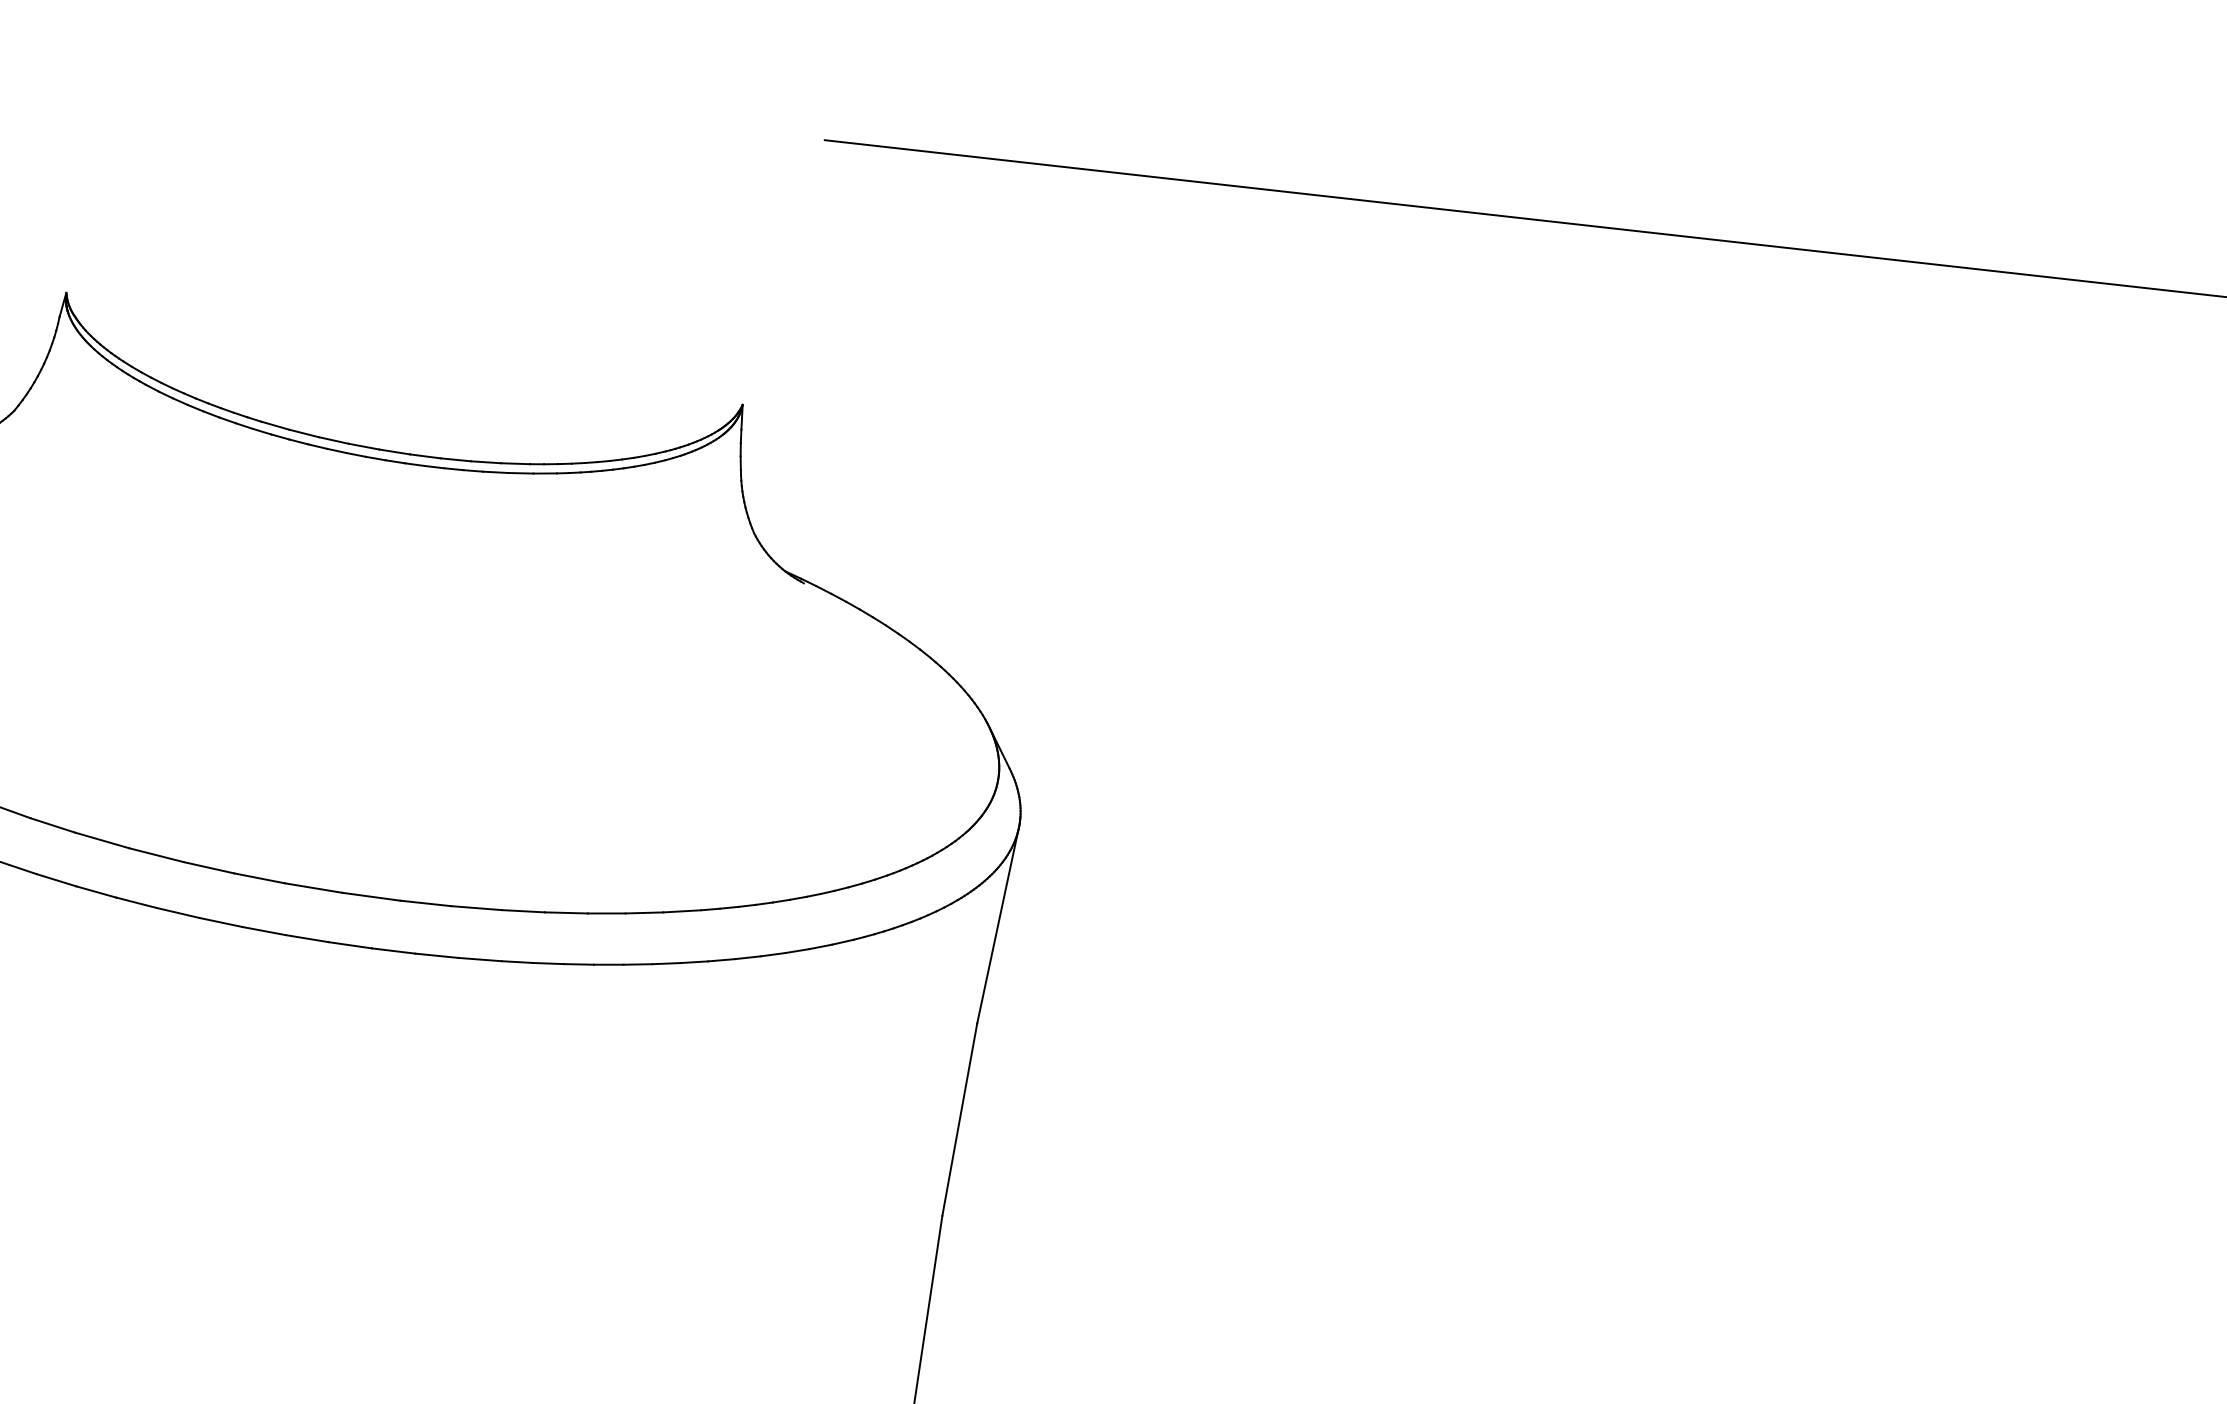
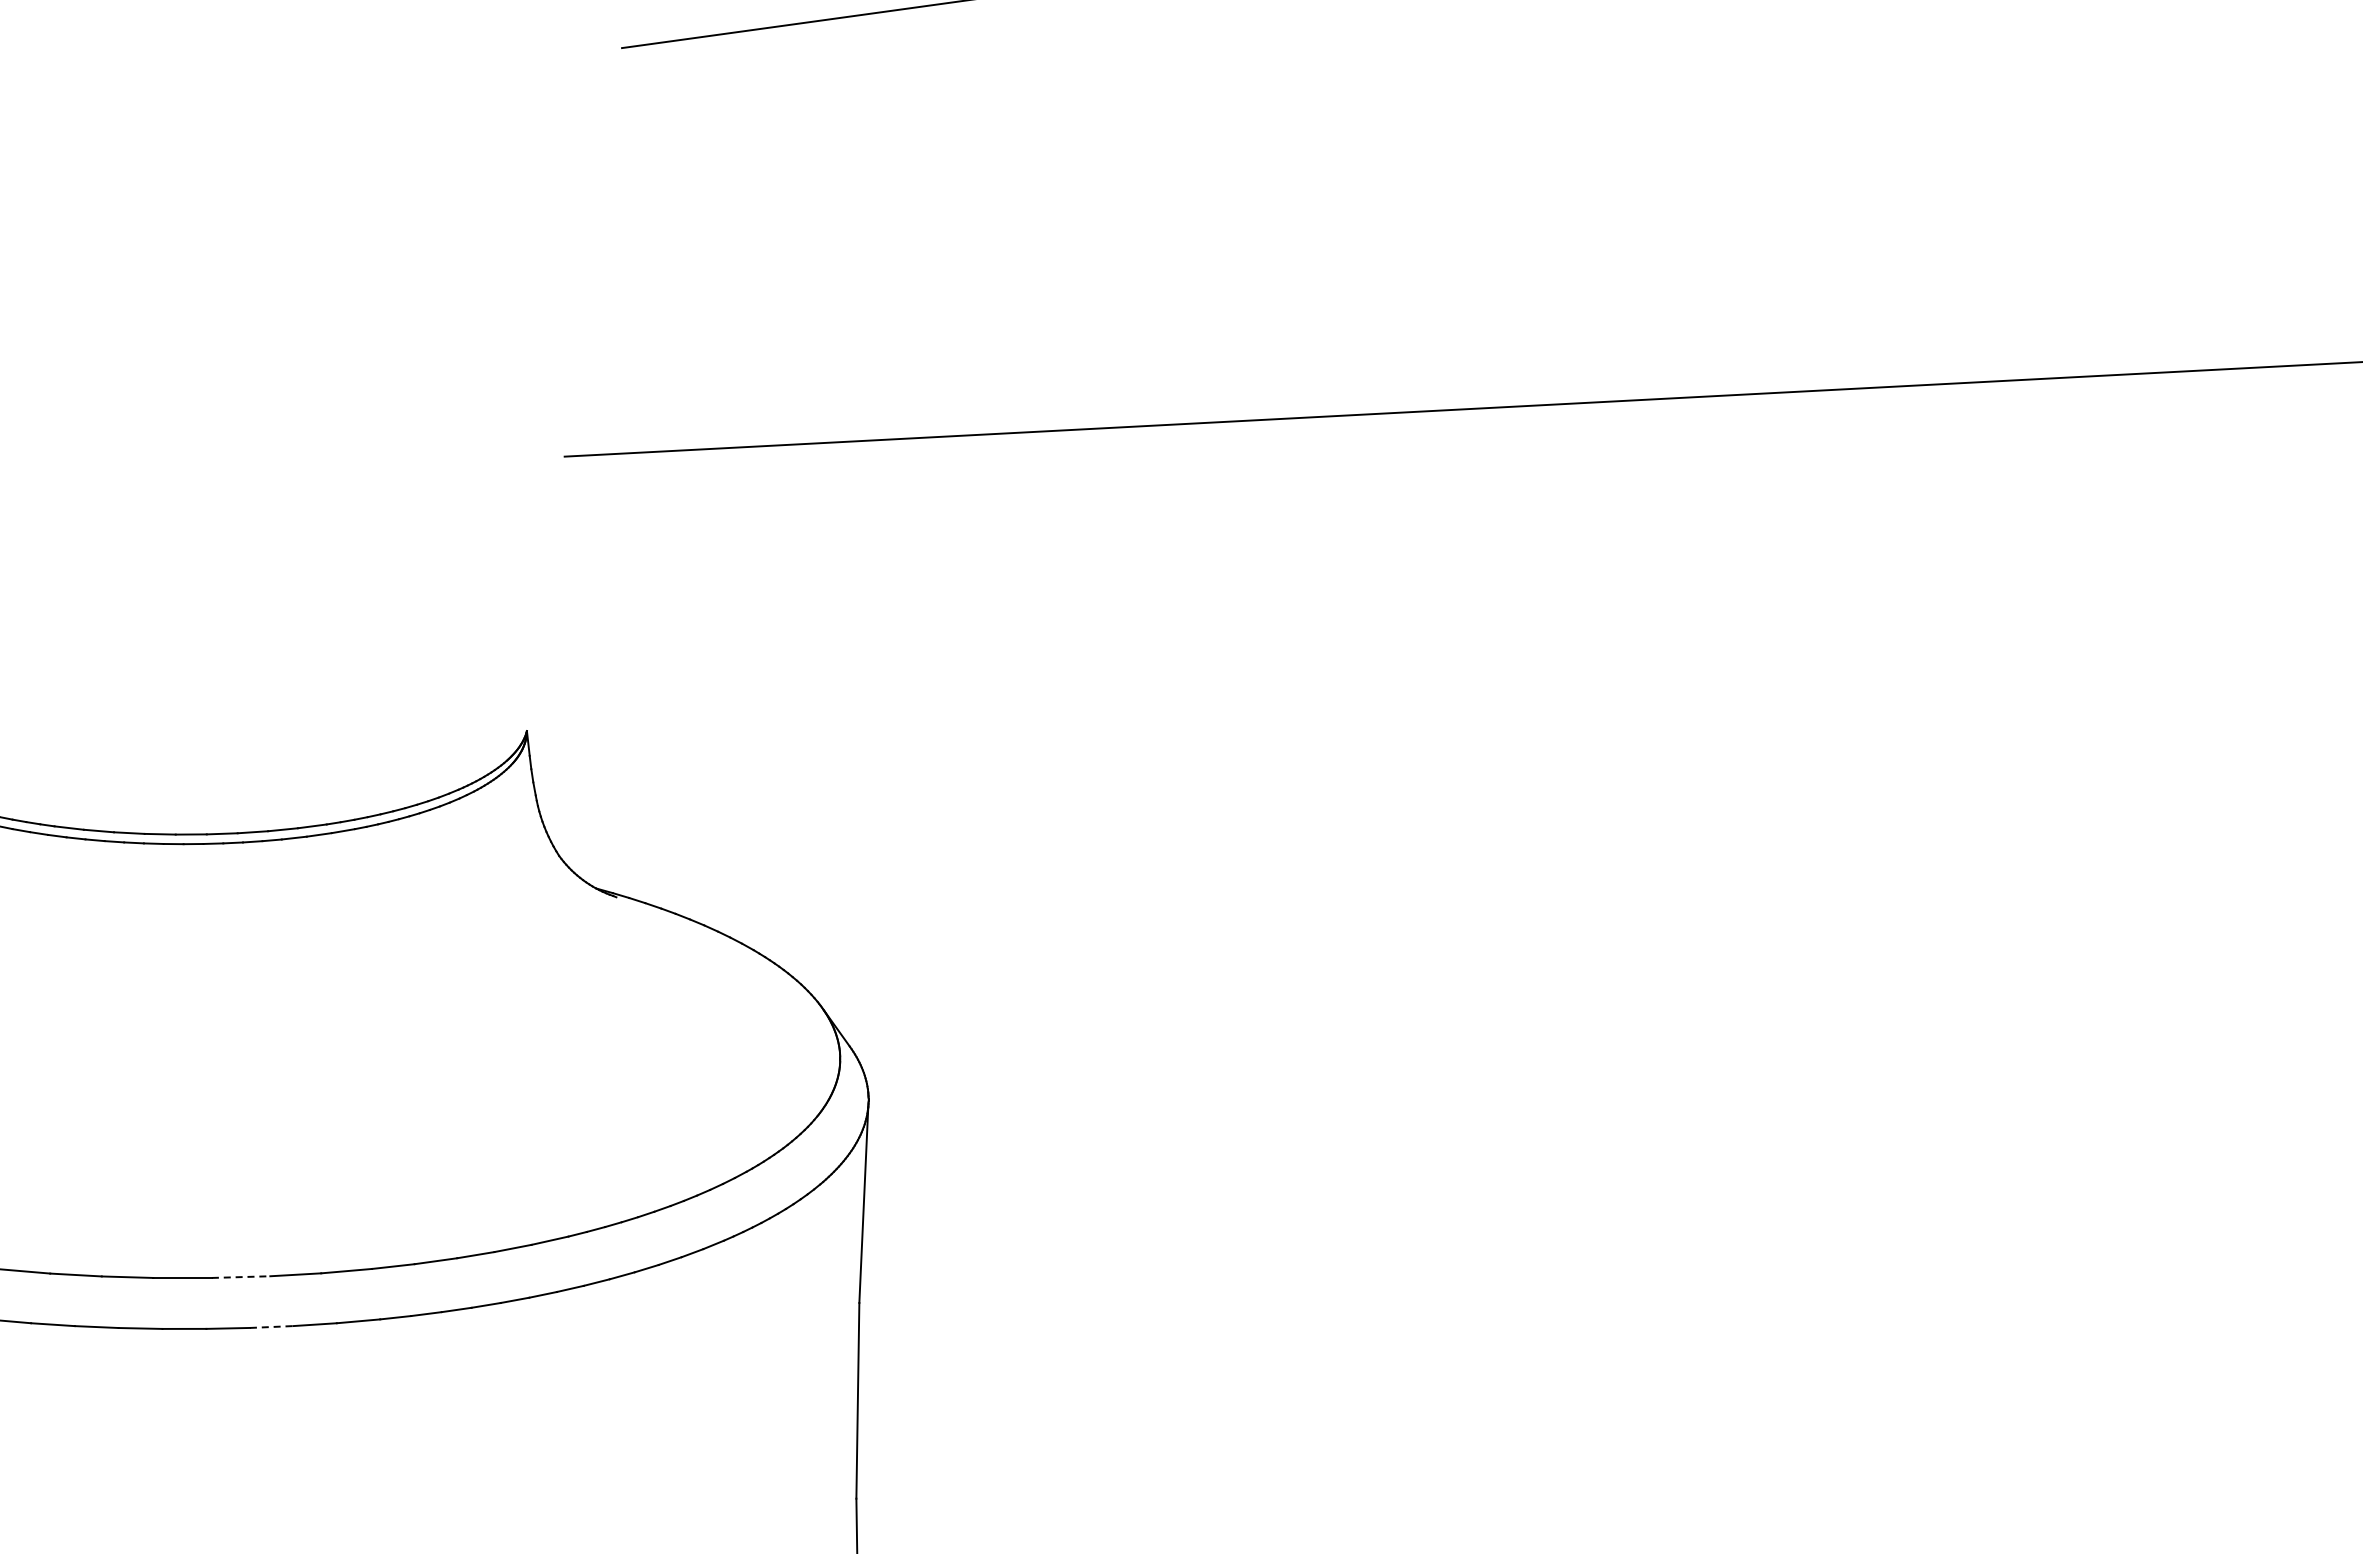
line: (371, 897) -> (241, 1277), solid -> dashed
line: (393, 951) -> (271, 1327), solid -> dashed

